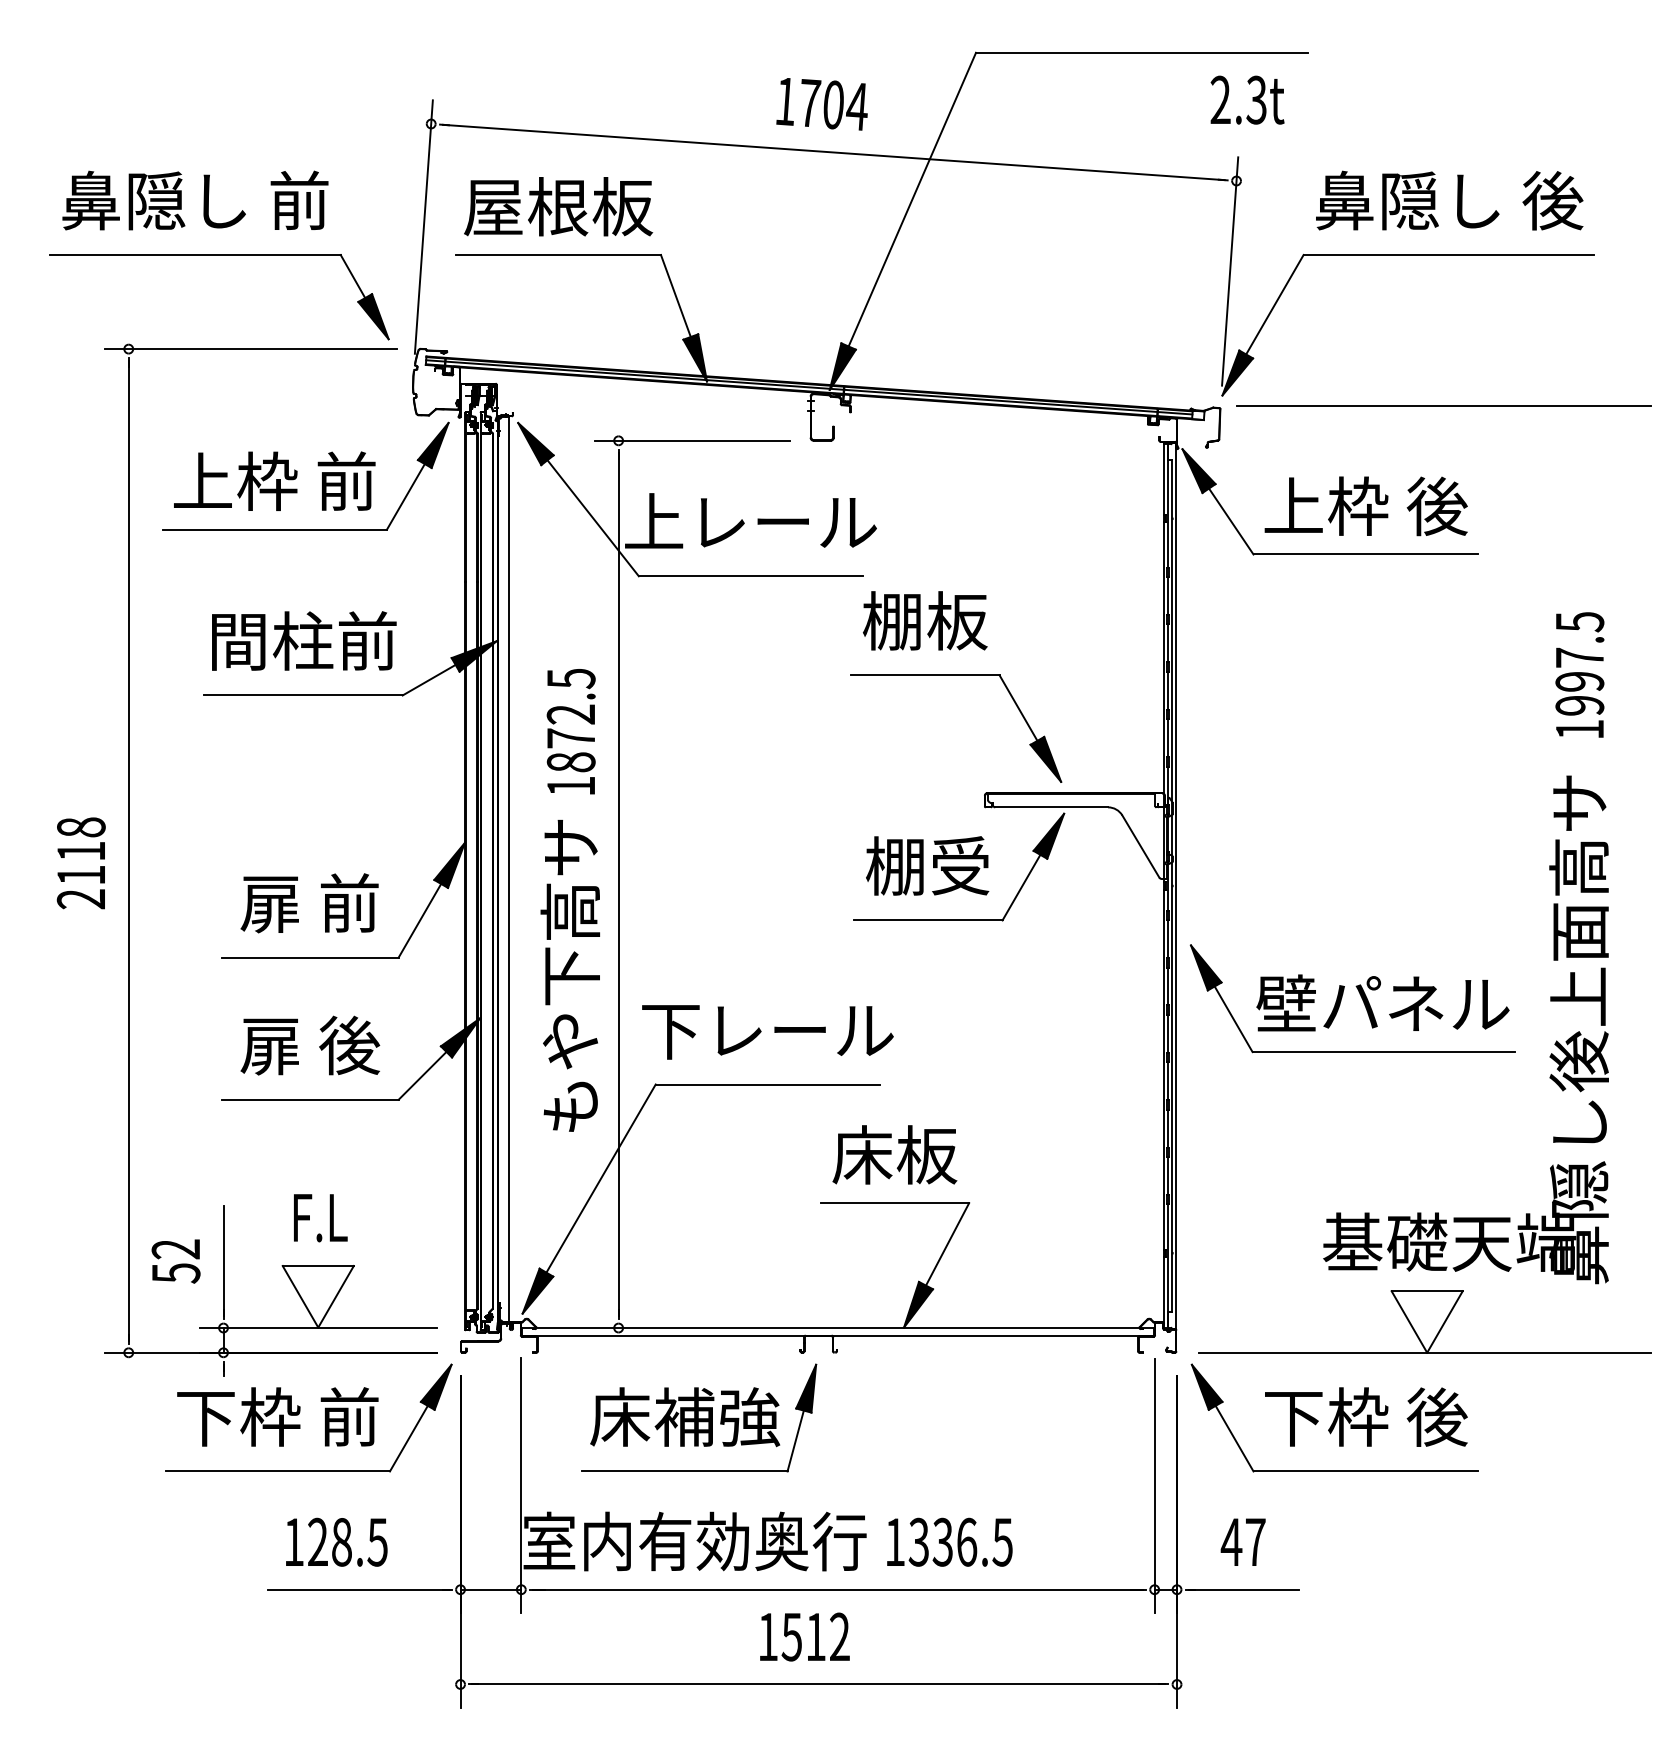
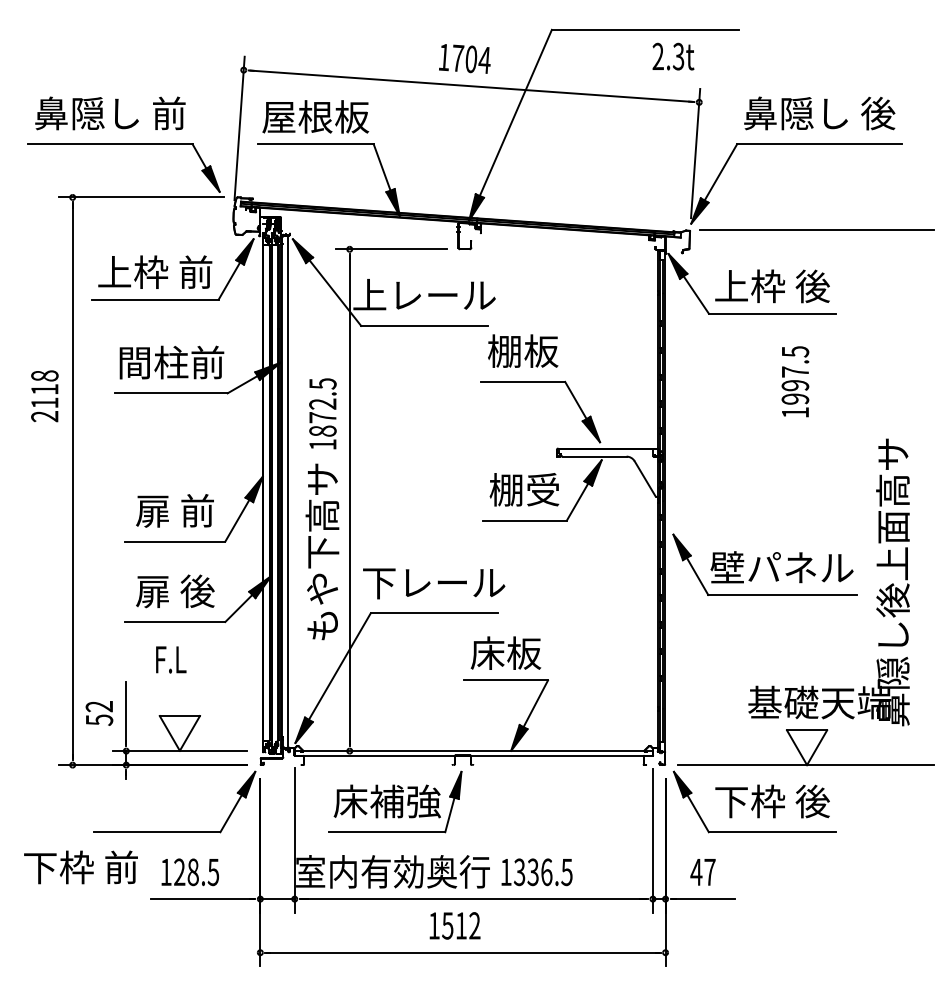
text: (1247, 99) -> (673, 56), moved
text: (1580, 674) -> (795, 381), moved
text: (80, 863) -> (44, 396), moved
text: (321, 1217) -> (171, 659), moved
text: (276, 1417) -> (80, 867), moved

